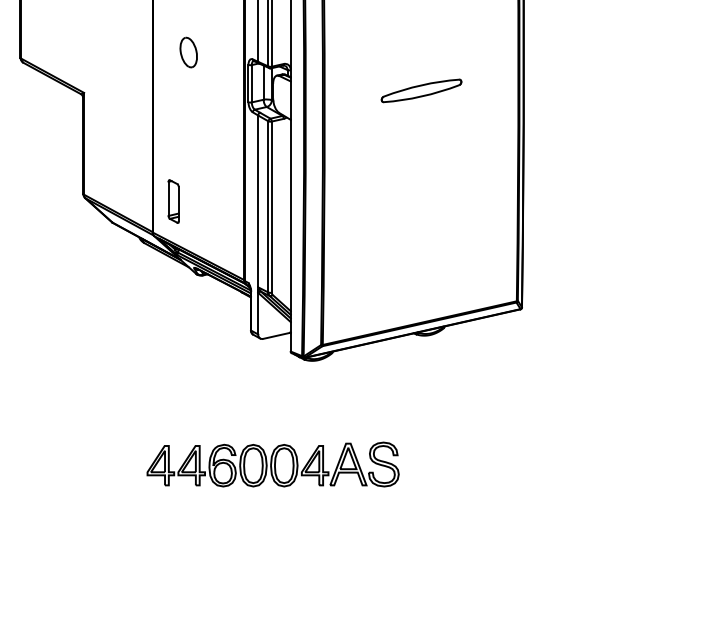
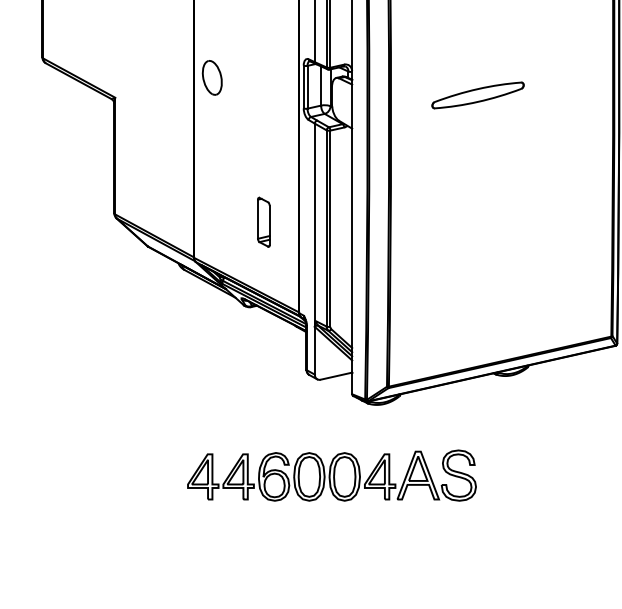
part: (188, 52) -> (212, 77), moved
part: (421, 90) -> (477, 94), moved
part: (173, 201) -> (263, 222), moved
part: (272, 464) -> (331, 475), moved

